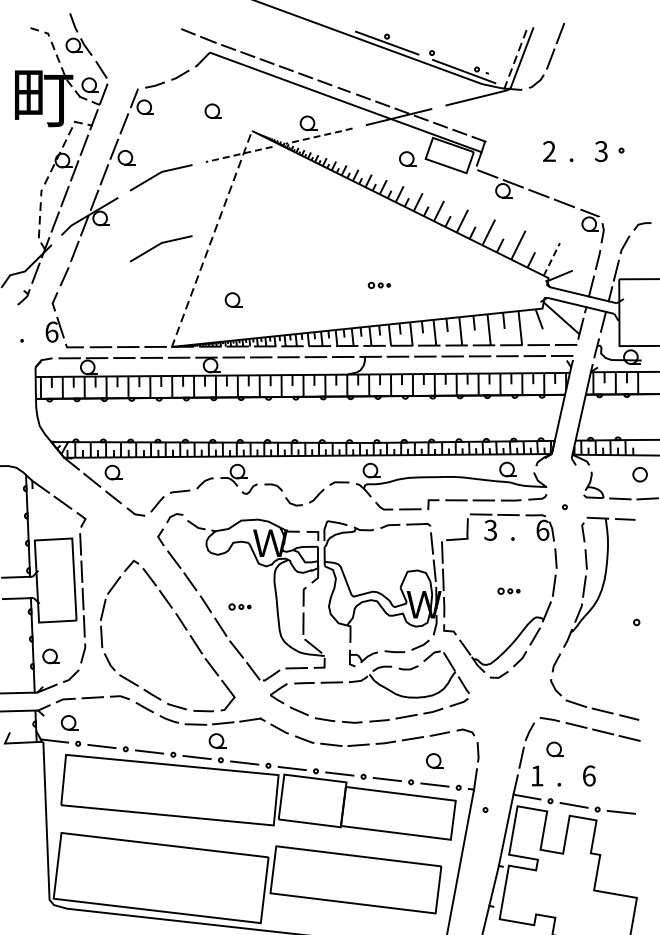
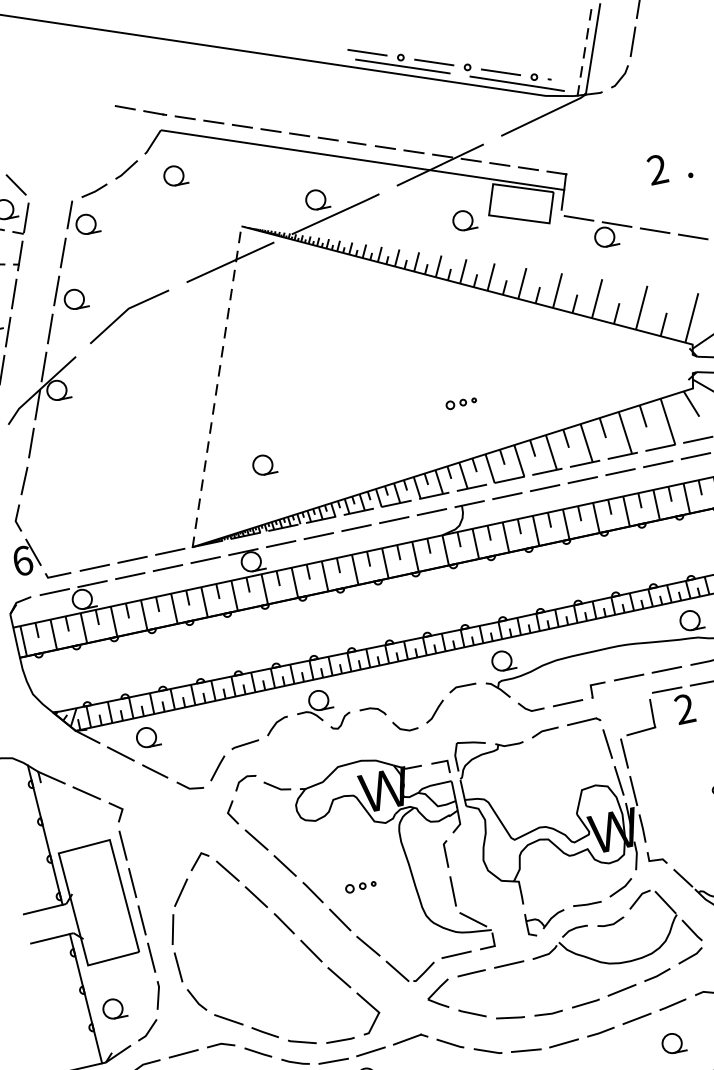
line: (364, 28) -> (367, 52), added
line: (409, 44) -> (434, 62), added
line: (454, 60) -> (500, 71), added
part: (212, 110) -> (173, 174), moved
line: (319, 136) -> (336, 214), dashed -> solid
line: (238, 154) -> (229, 262), dashed -> solid
line: (159, 245) -> (146, 410), removed
line: (552, 259) -> (692, 317), dashed -> solid
text: (490, 530) -> (684, 709), 3 -> 2

